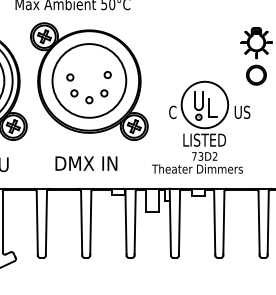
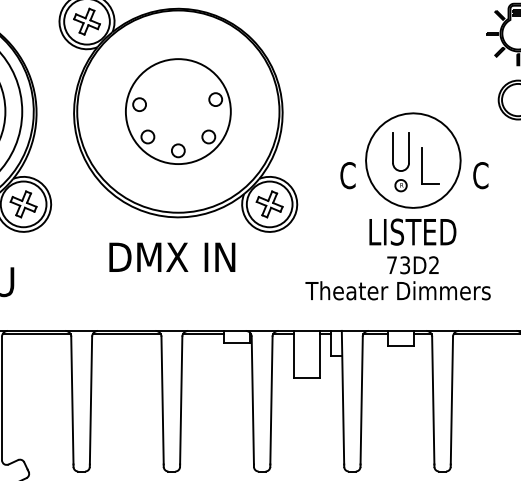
circle: (89, 80) -> (178, 110), size x0.7
text: (242, 112) -> (489, 175), US -> C
text: (86, 163) -> (172, 257), moved

